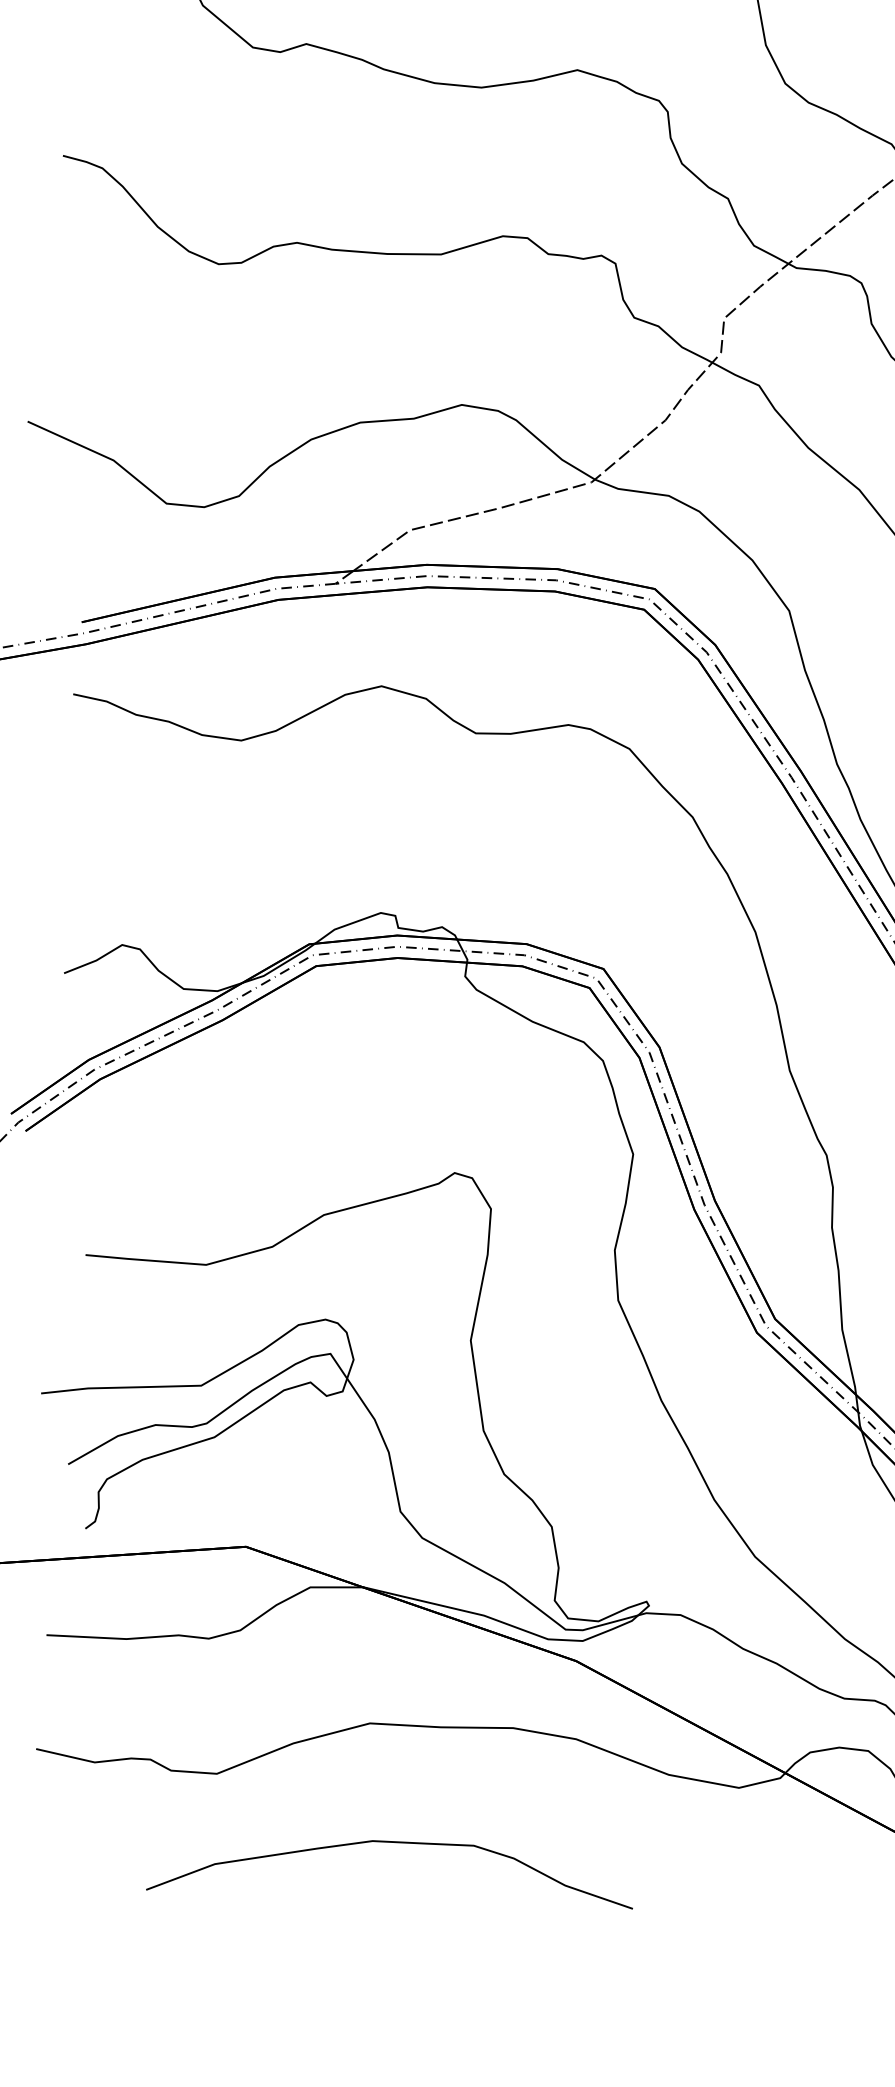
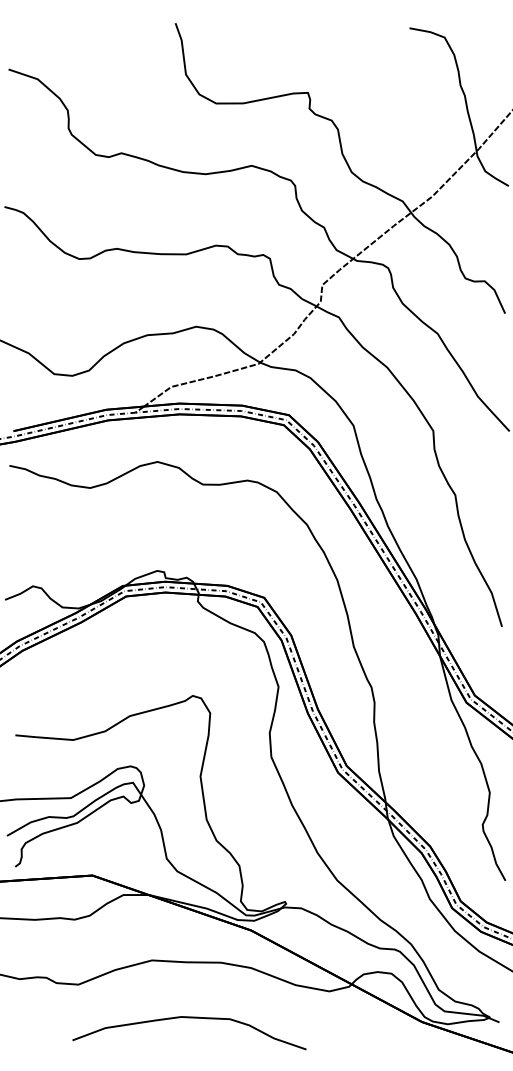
curve: (389, 1844) -> (189, 1018), moved

